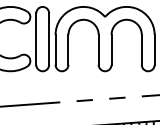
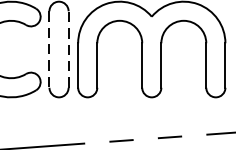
line: (36, 39) -> (49, 50), solid -> dashed
line: (49, 39) -> (69, 50), solid -> dashed

